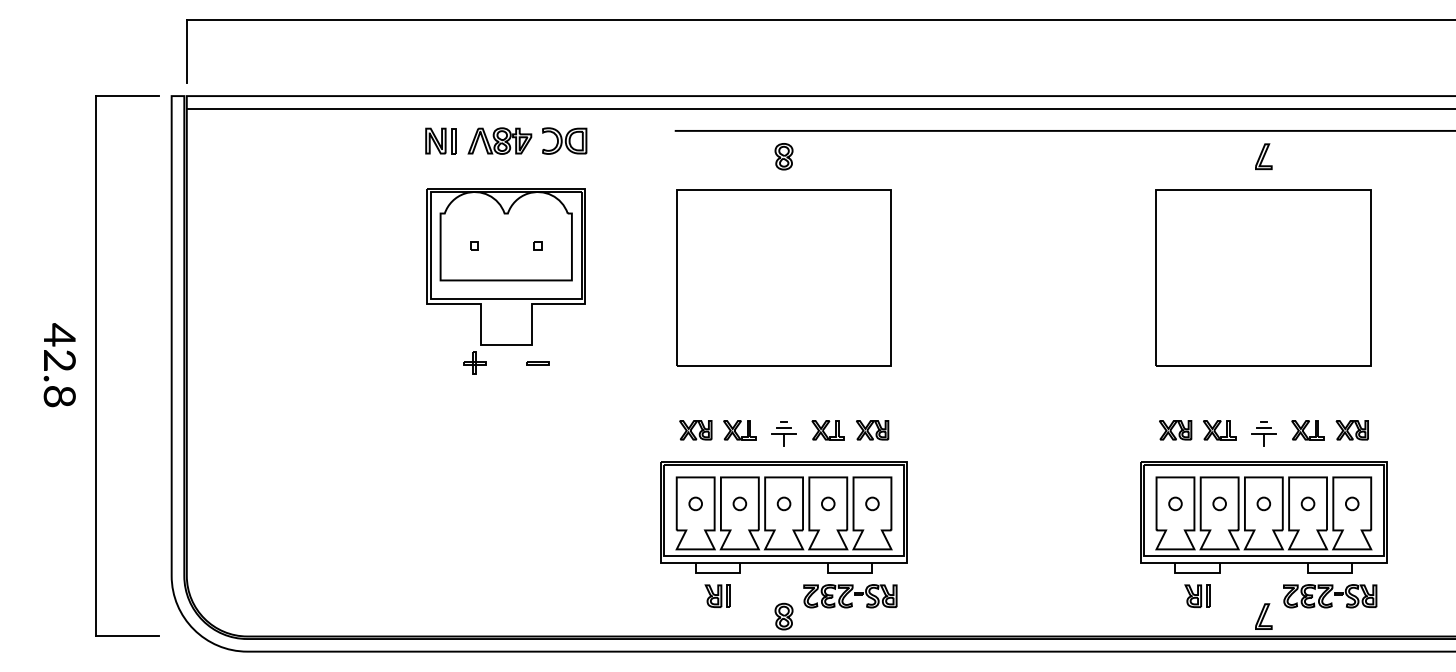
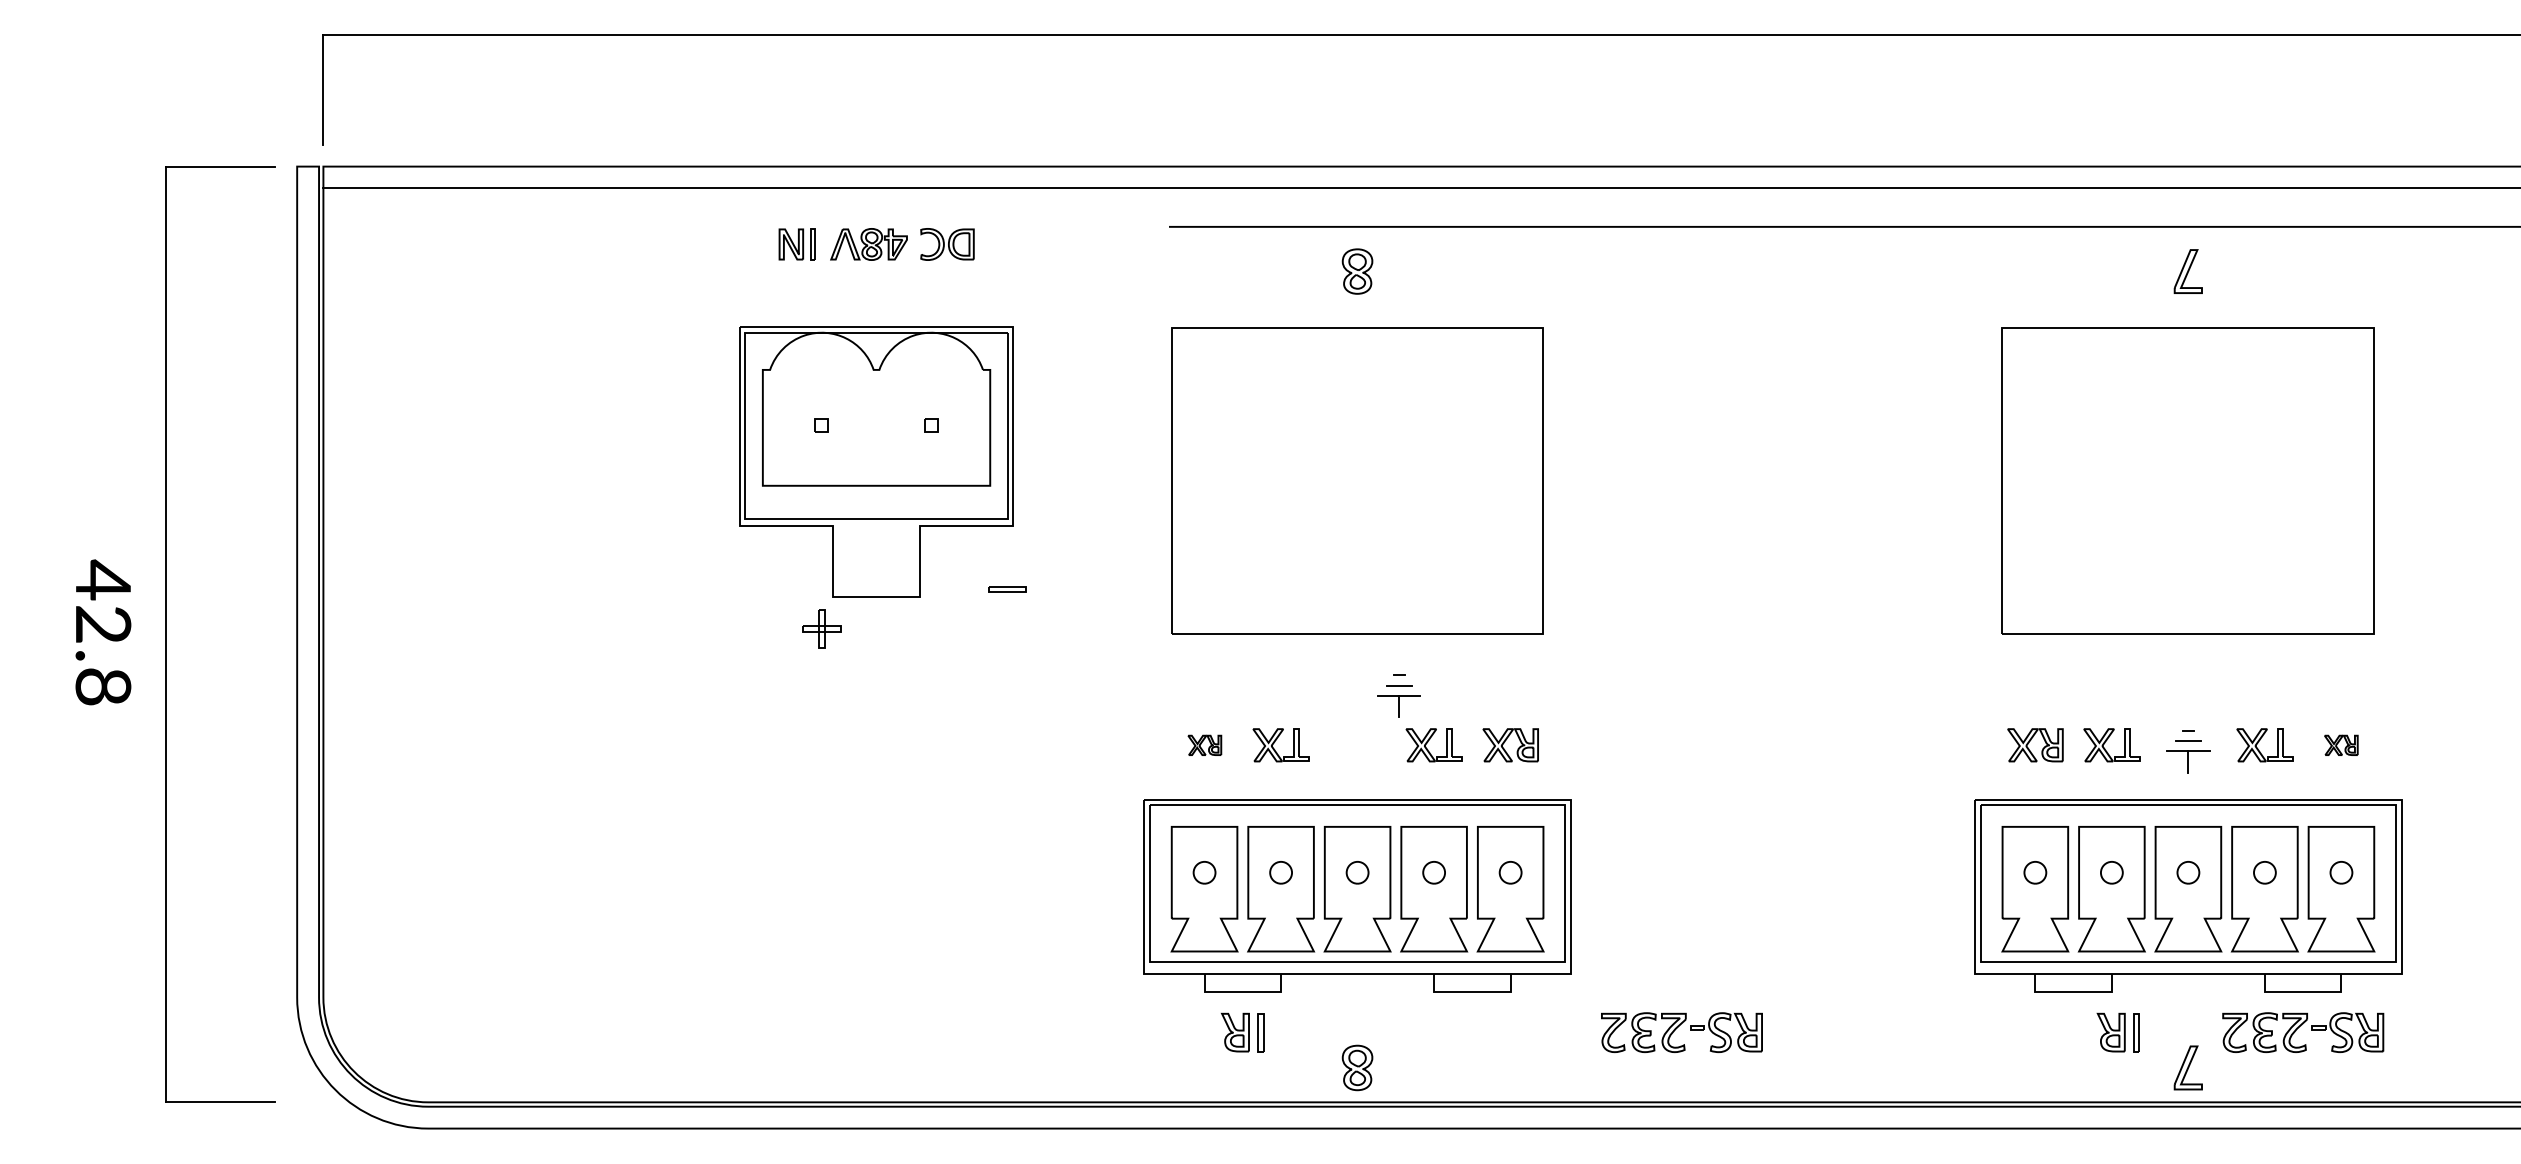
part: (506, 140) -> (876, 243), size x0.7
line: (537, 362) -> (1006, 588), moved
part: (695, 430) -> (1204, 745), size x0.6
part: (1351, 430) -> (2340, 745), size x0.6
part: (783, 433) -> (1398, 695), moved
part: (1197, 595) -> (2118, 1031), moved
part: (850, 596) -> (1682, 1033), moved

